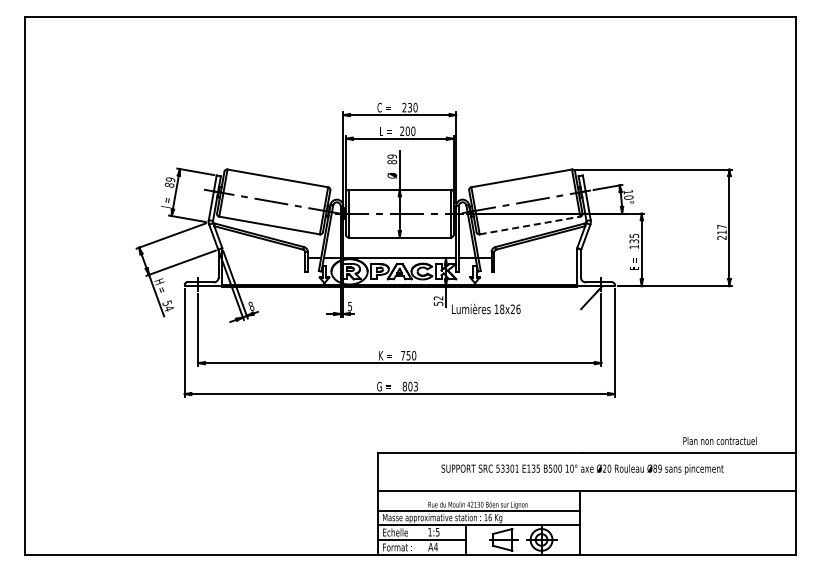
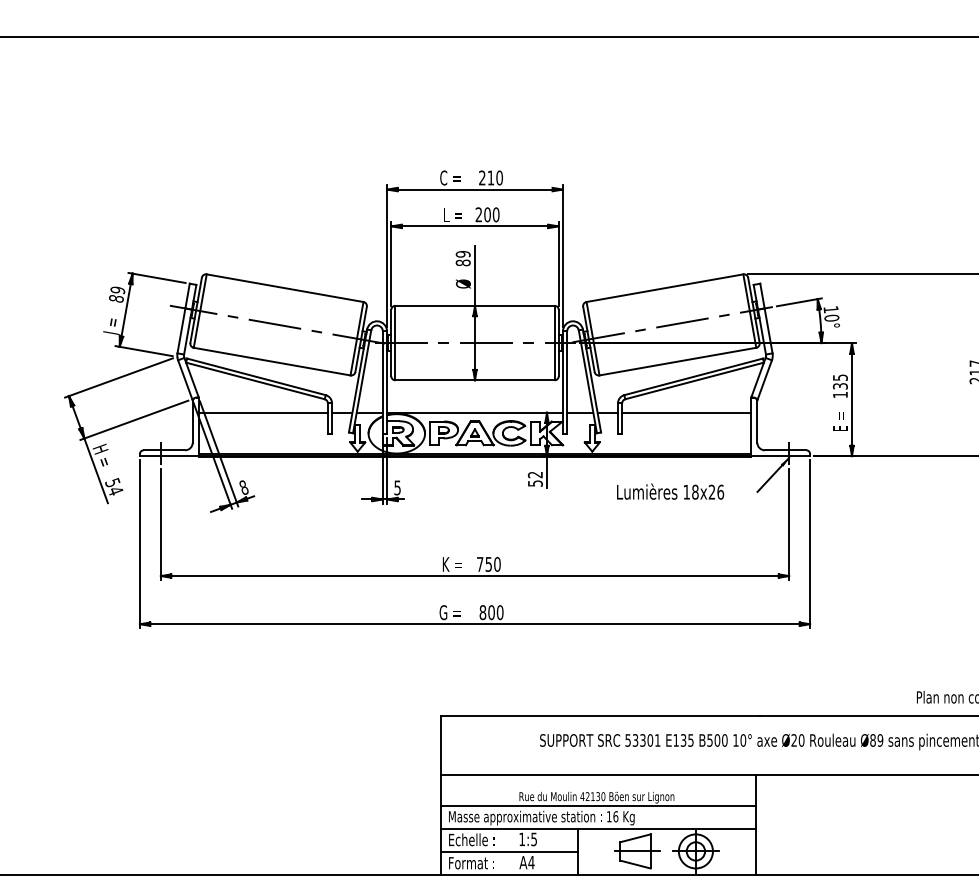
text: (410, 107) -> (491, 177), 230 -> 210
line: (530, 225) -> (678, 361), dashed -> solid
line: (263, 258) -> (262, 412), added
line: (535, 258) -> (686, 412), added
text: (486, 308) -> (670, 490), moved
text: (415, 386) -> (499, 612), 803 -> 800

